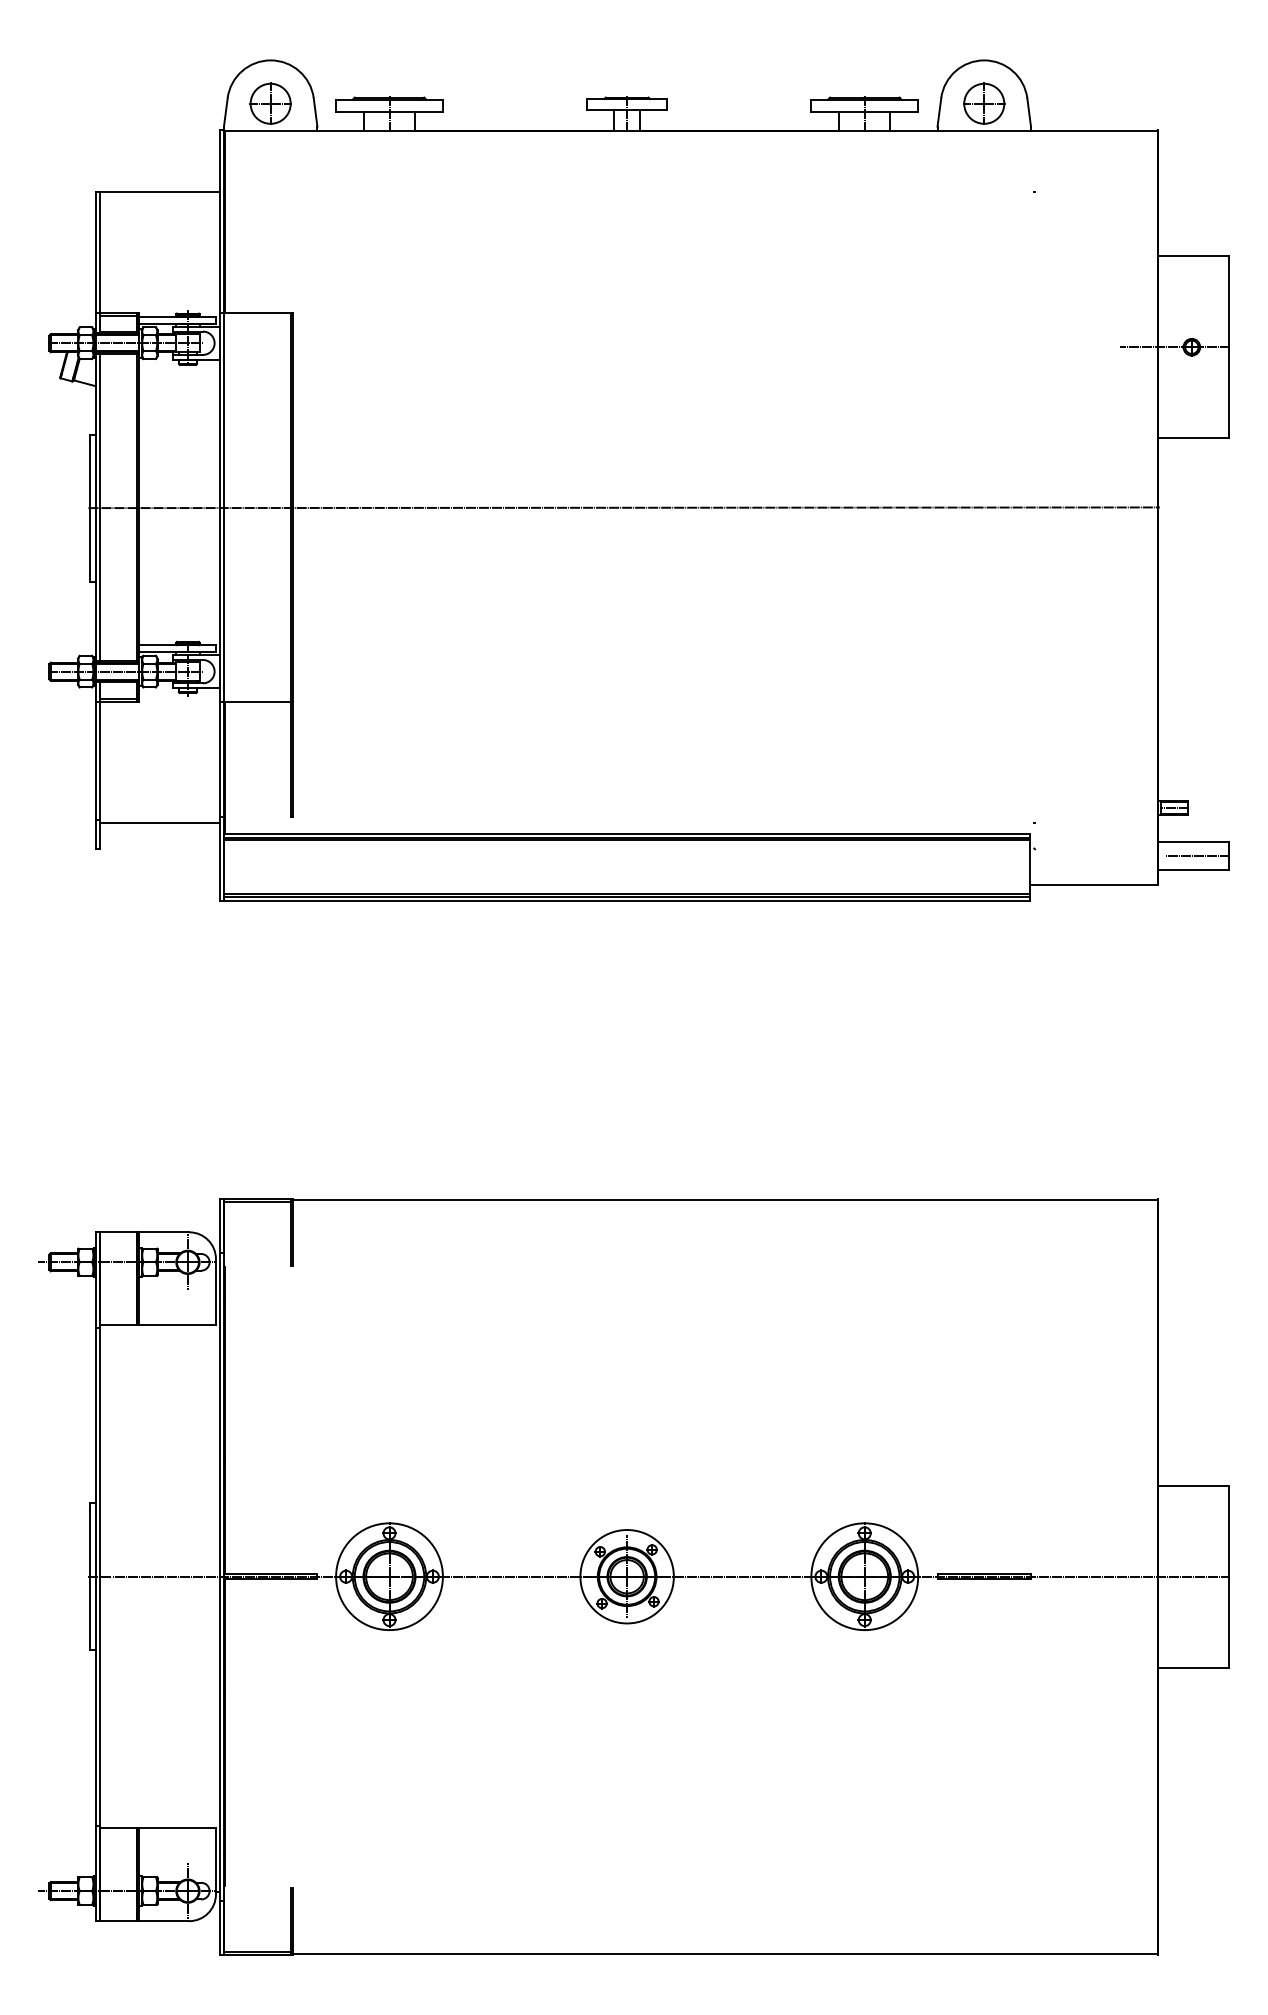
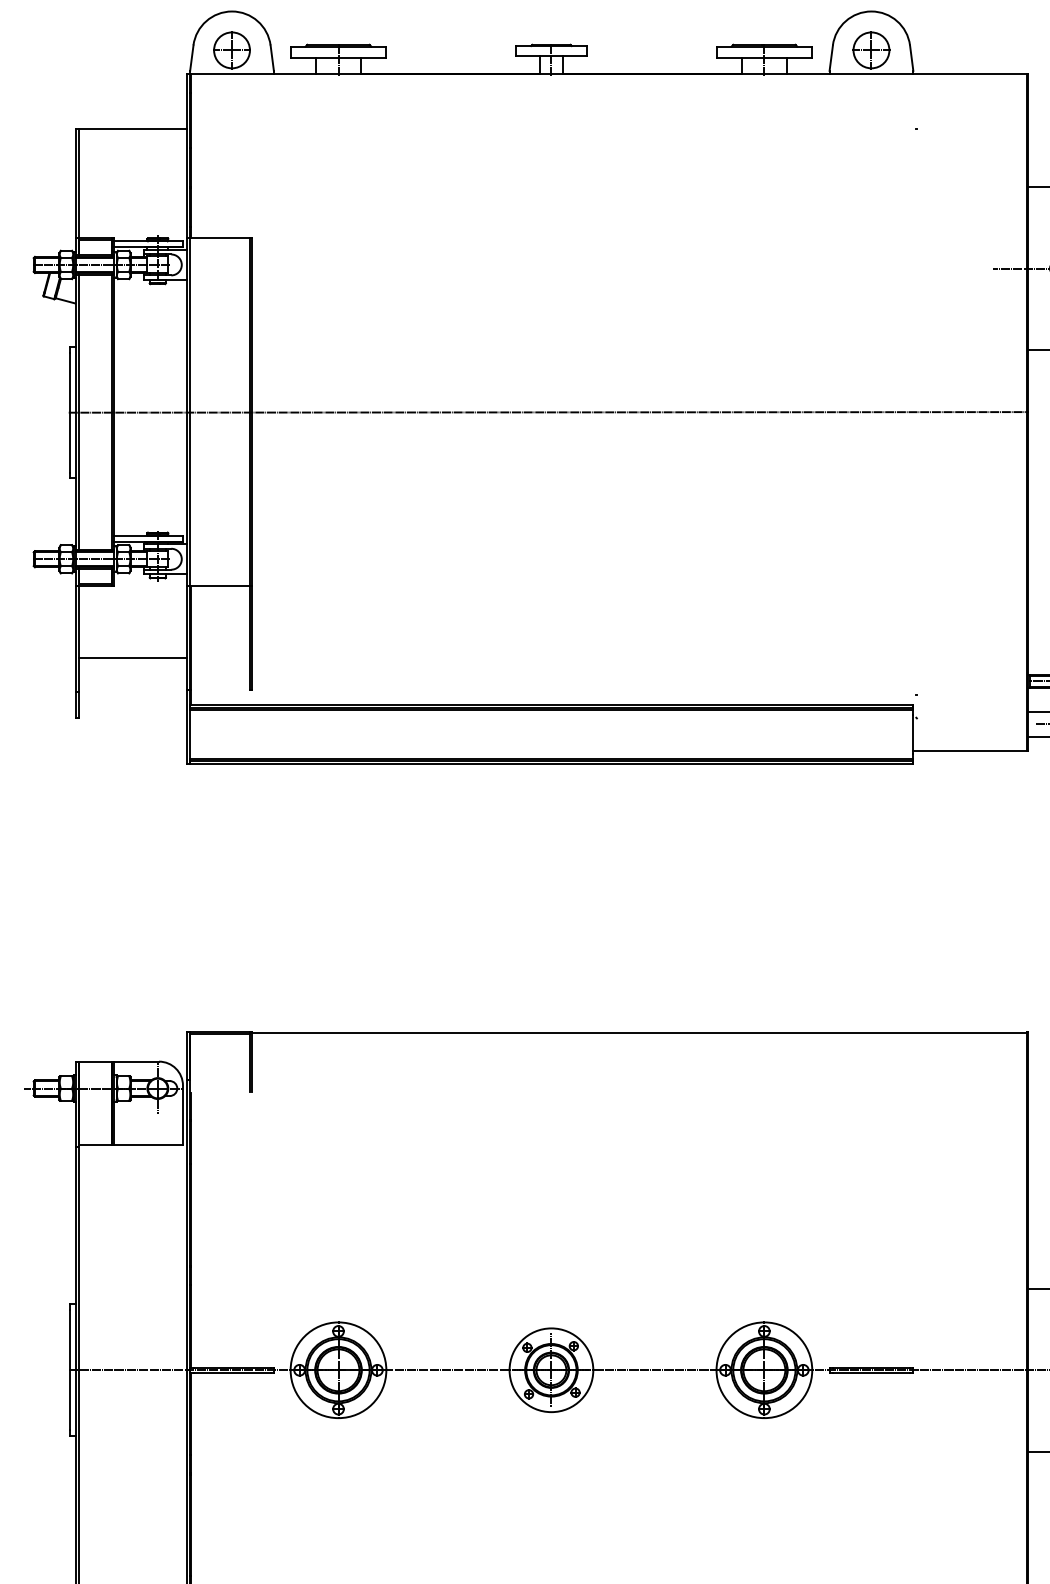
line: (159, 823) -> (132, 658), moved

